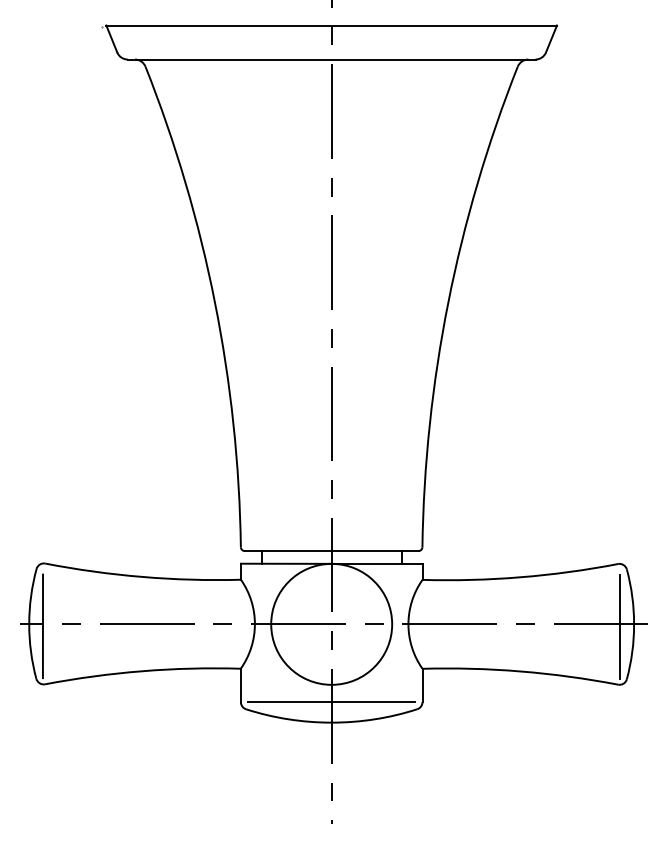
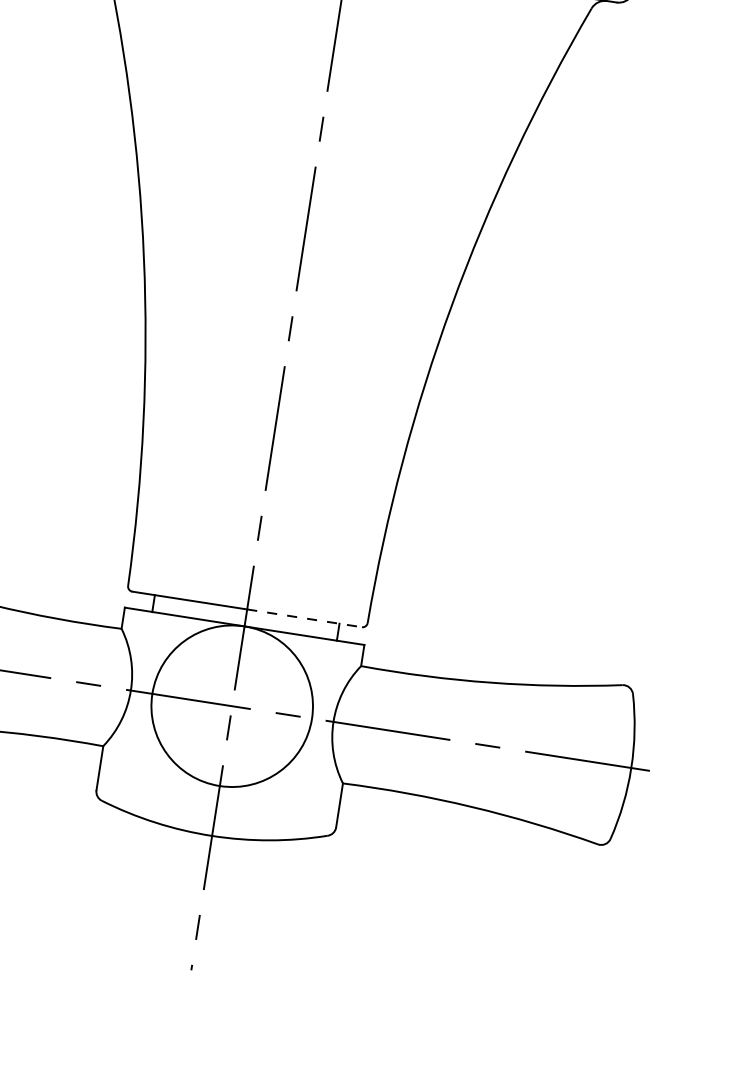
line: (375, 551) -> (304, 619), solid -> dashed
line: (620, 626) -> (612, 768), removed
line: (331, 702) -> (215, 809), removed

